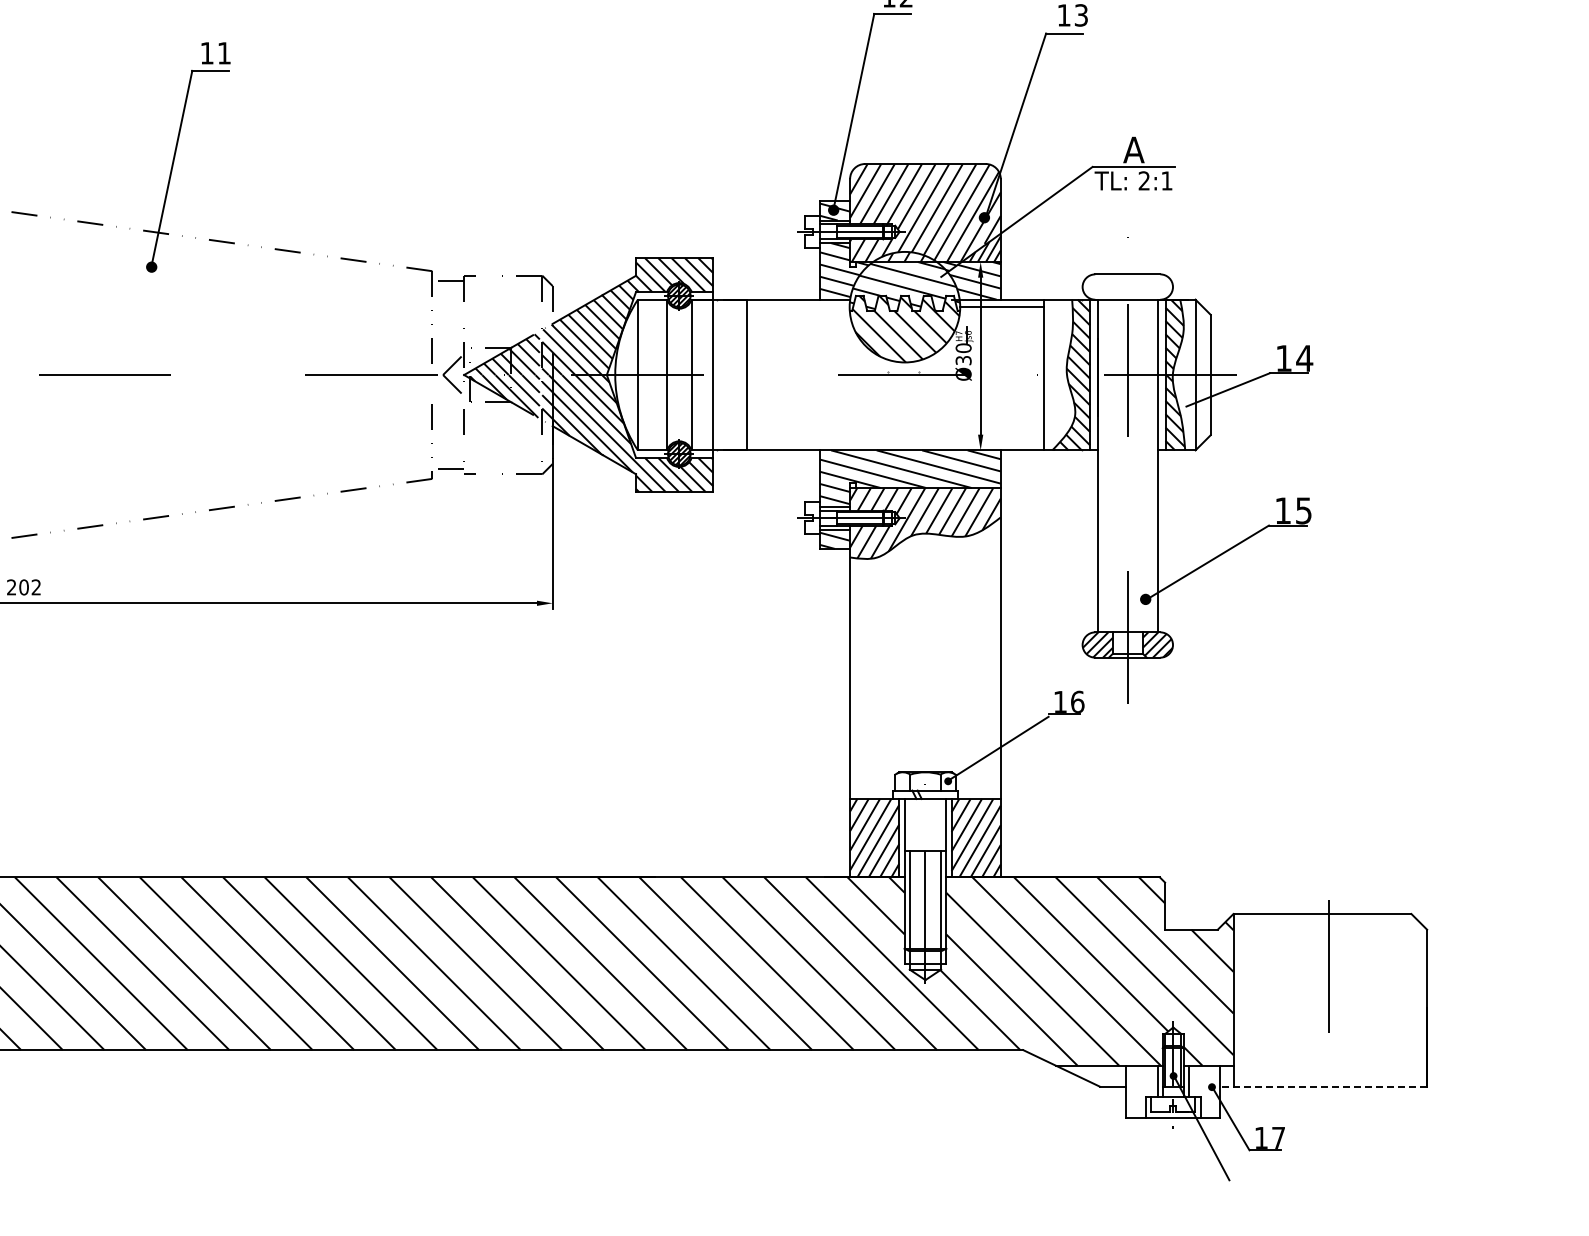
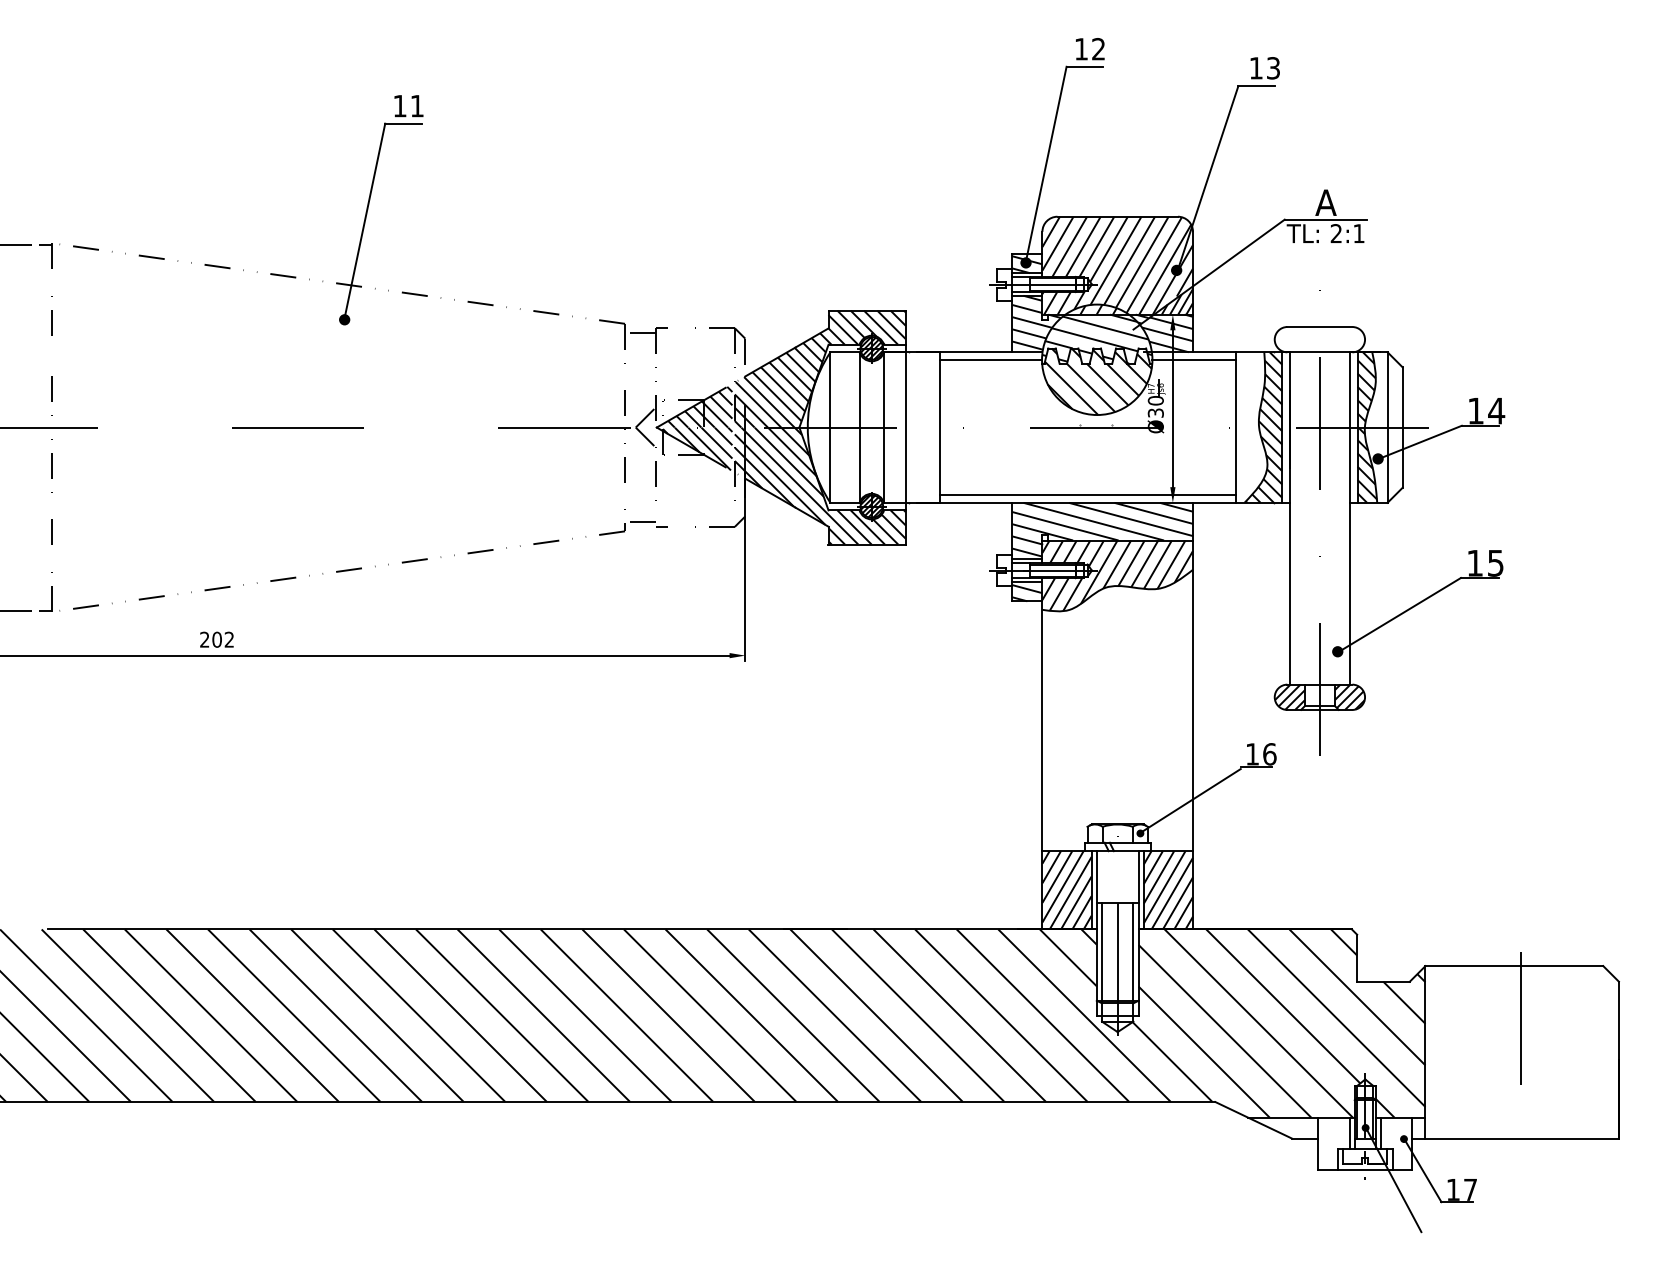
line: (798, 306) -> (990, 359), added
fill: (1185, 405) -> (1377, 458), added
line: (895, 443) -> (1087, 495), added
line: (1323, 1086) -> (1515, 1138), dashed -> solid

